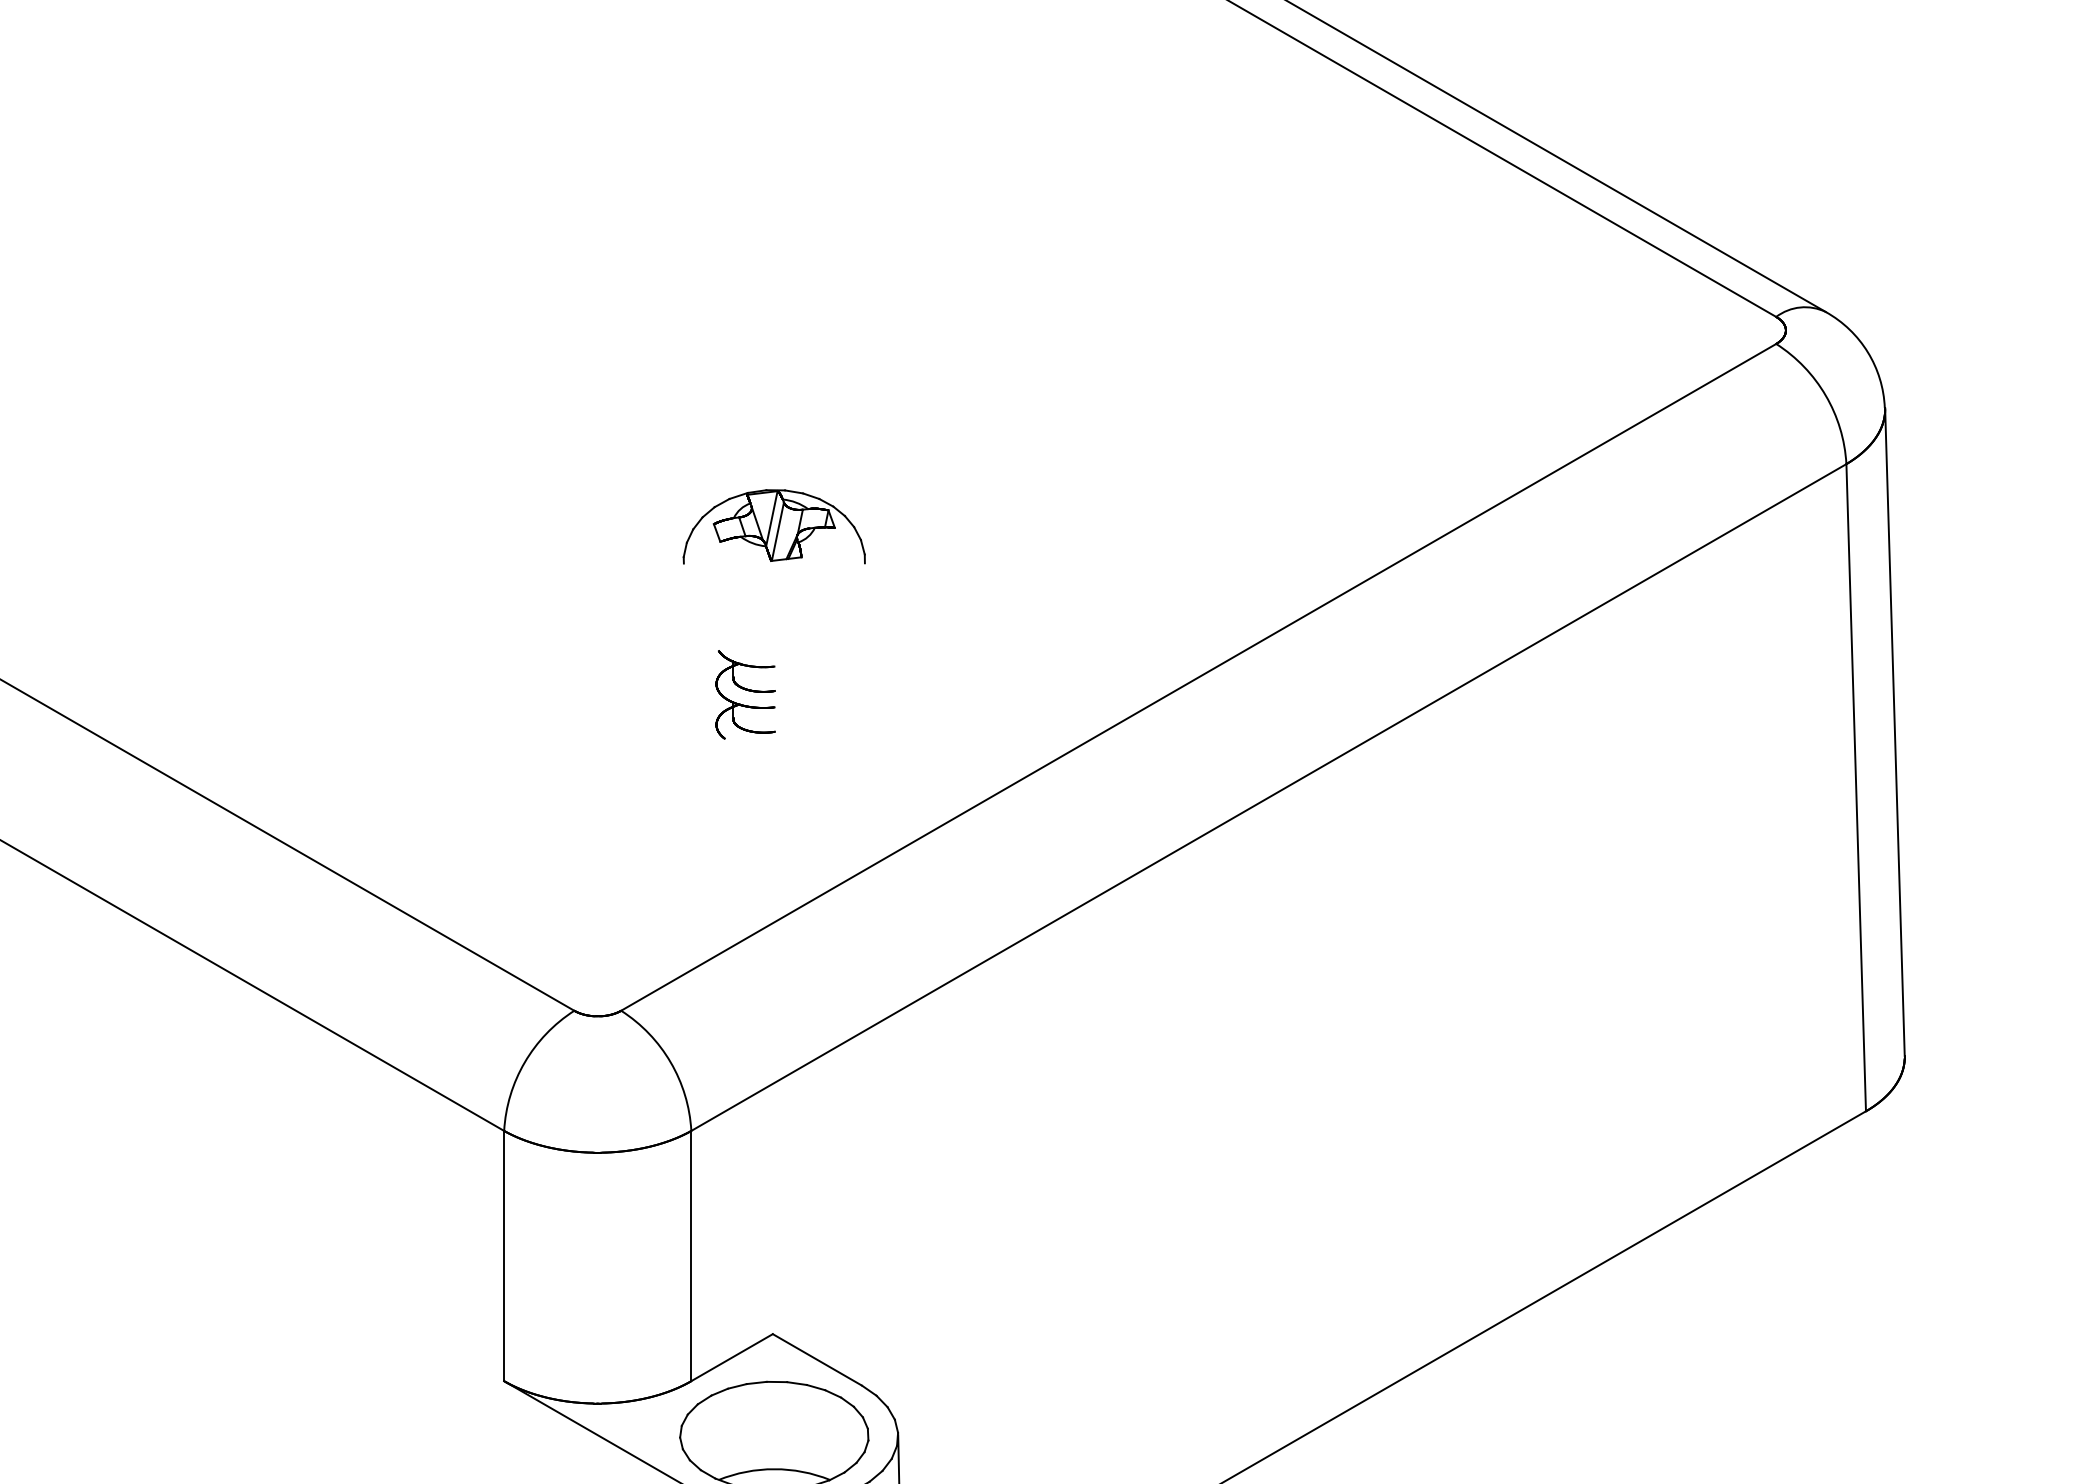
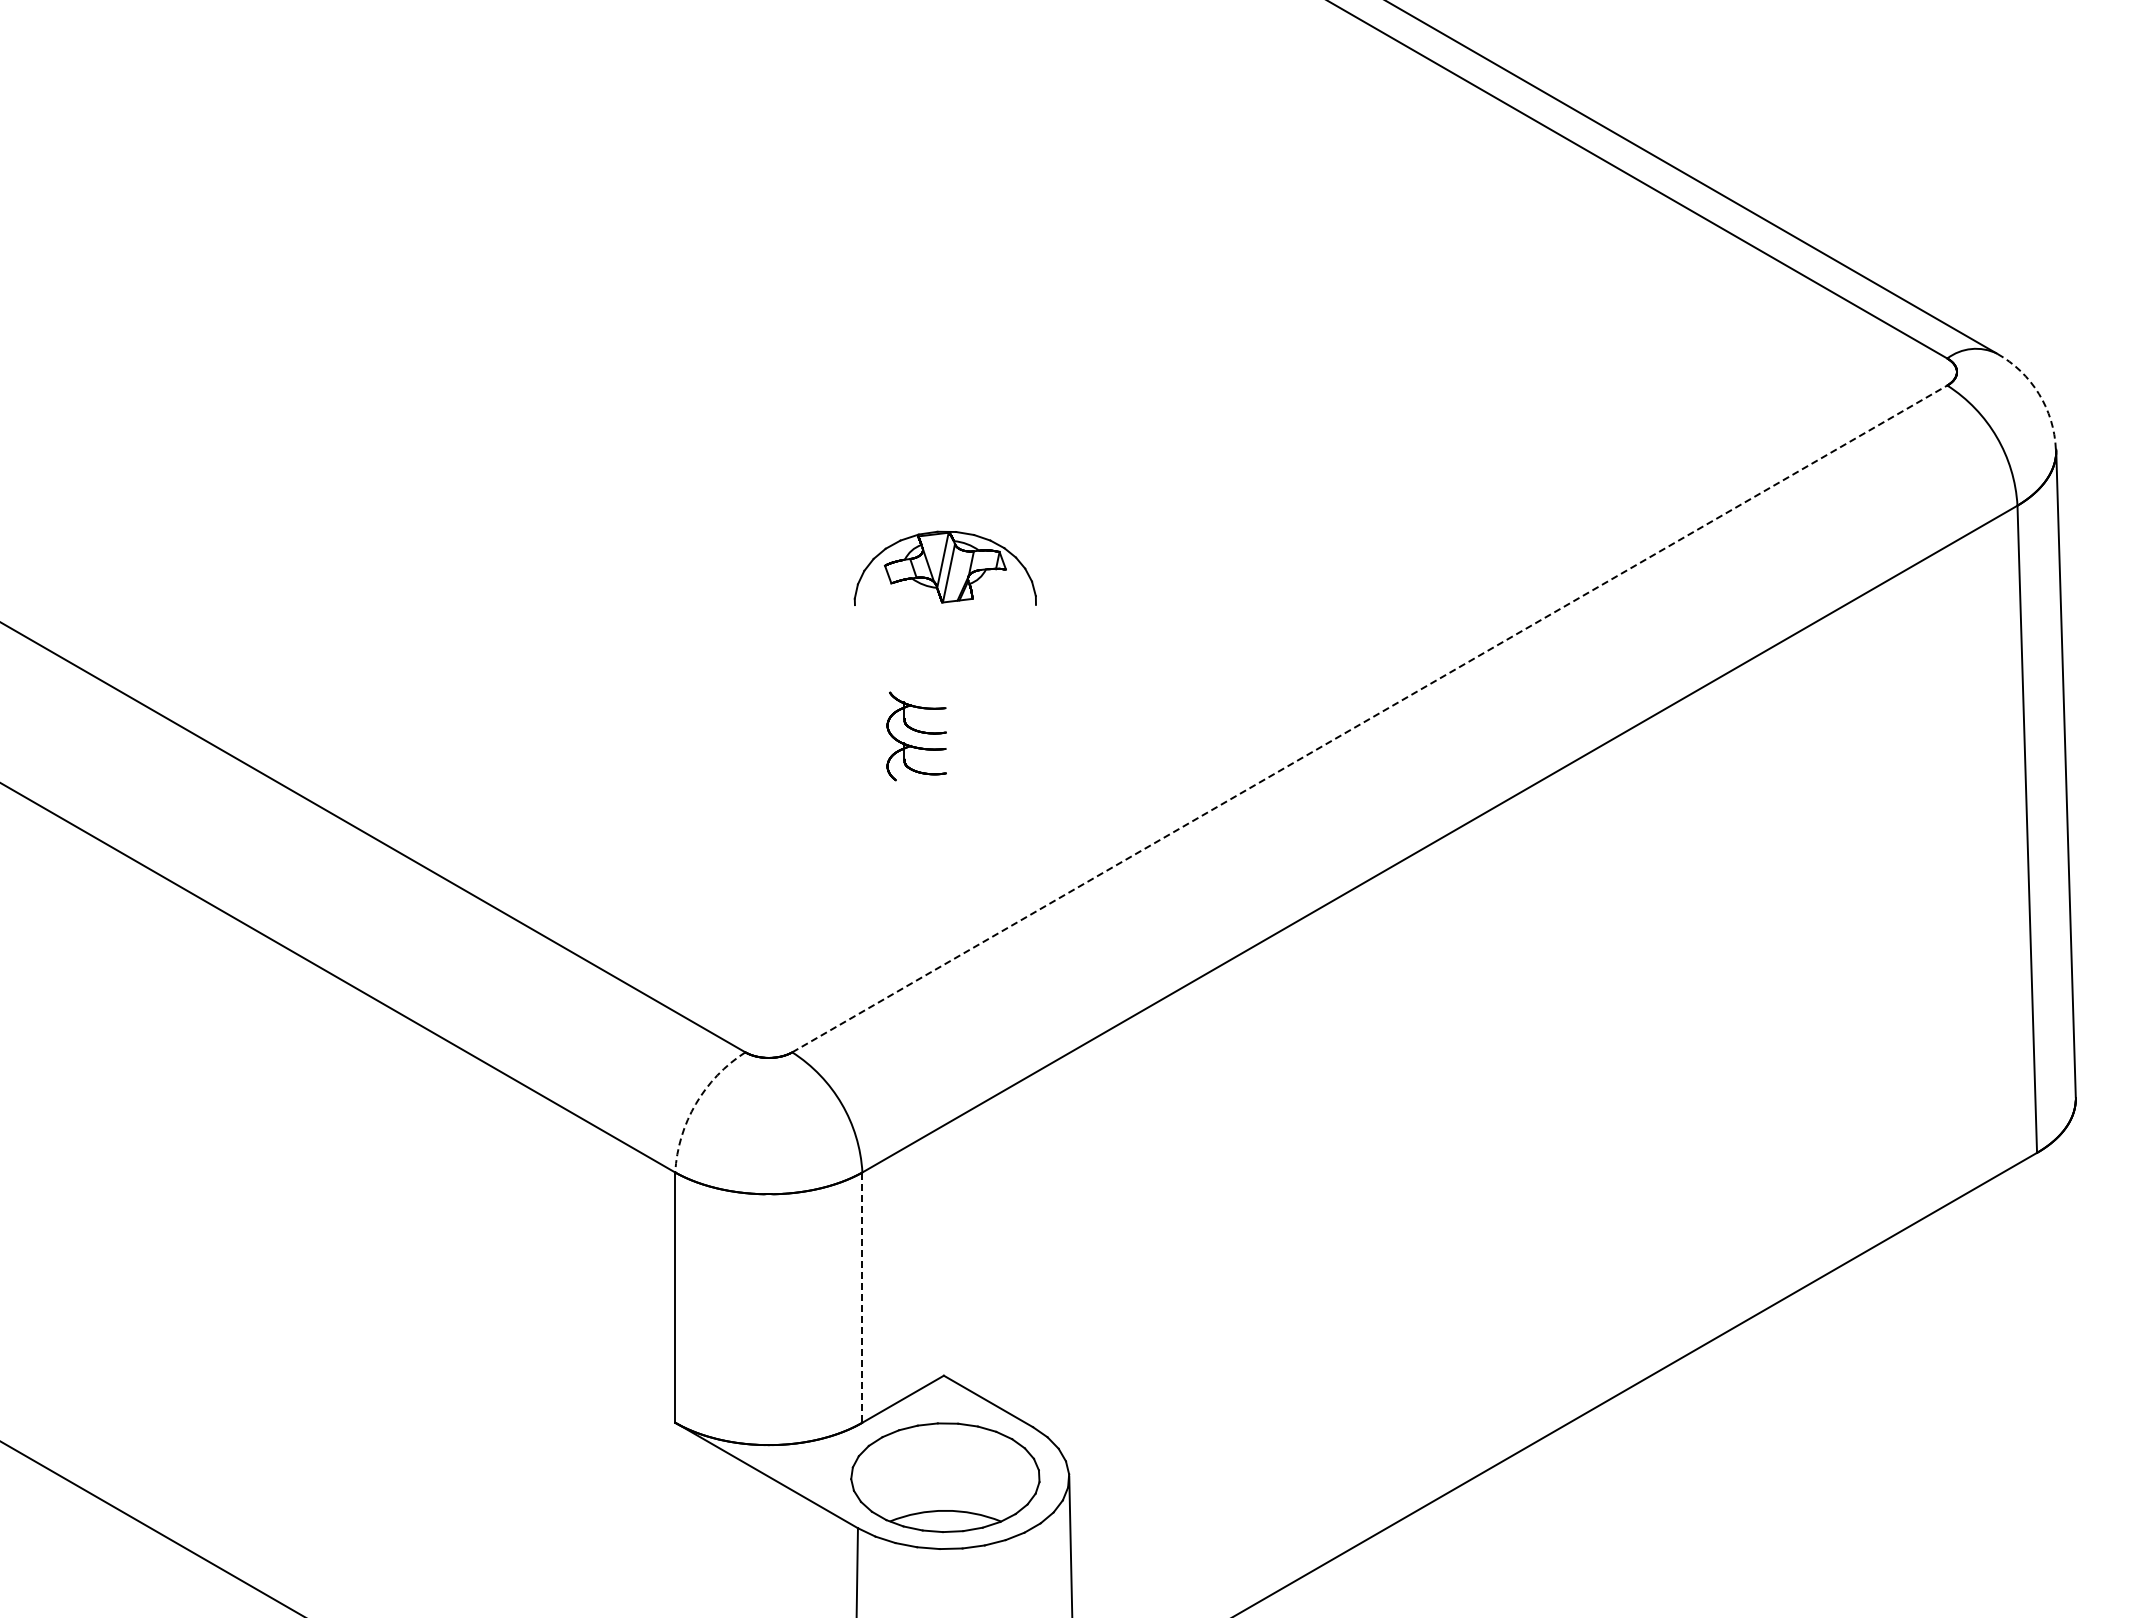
arc: (1867, 351) -> (2038, 393), solid -> dashed
line: (1198, 676) -> (1369, 718), solid -> dashed
arc: (524, 1061) -> (695, 1103), solid -> dashed
line: (691, 1256) -> (862, 1298), solid -> dashed

